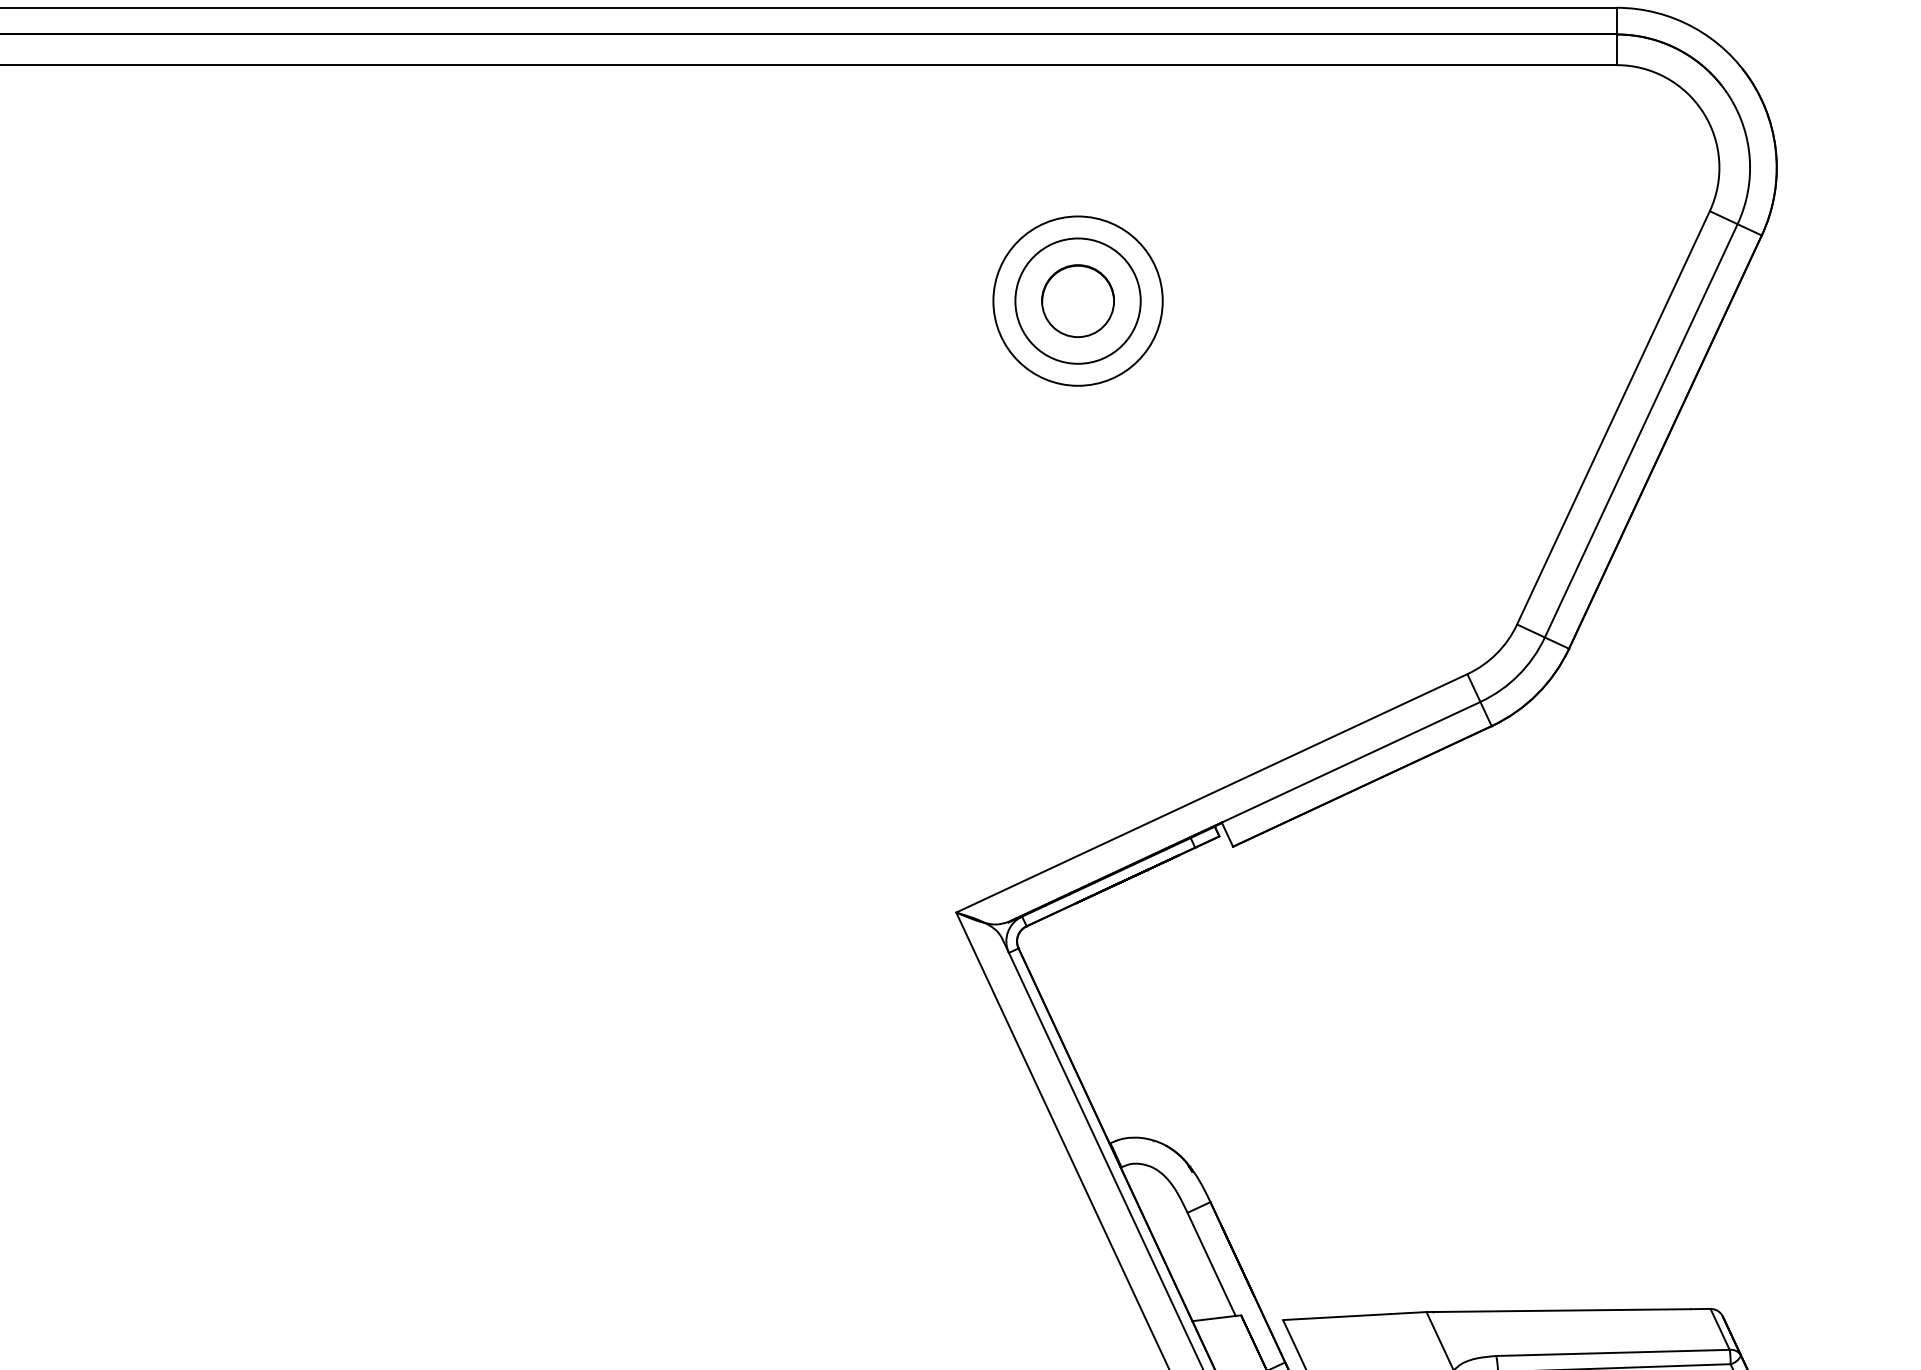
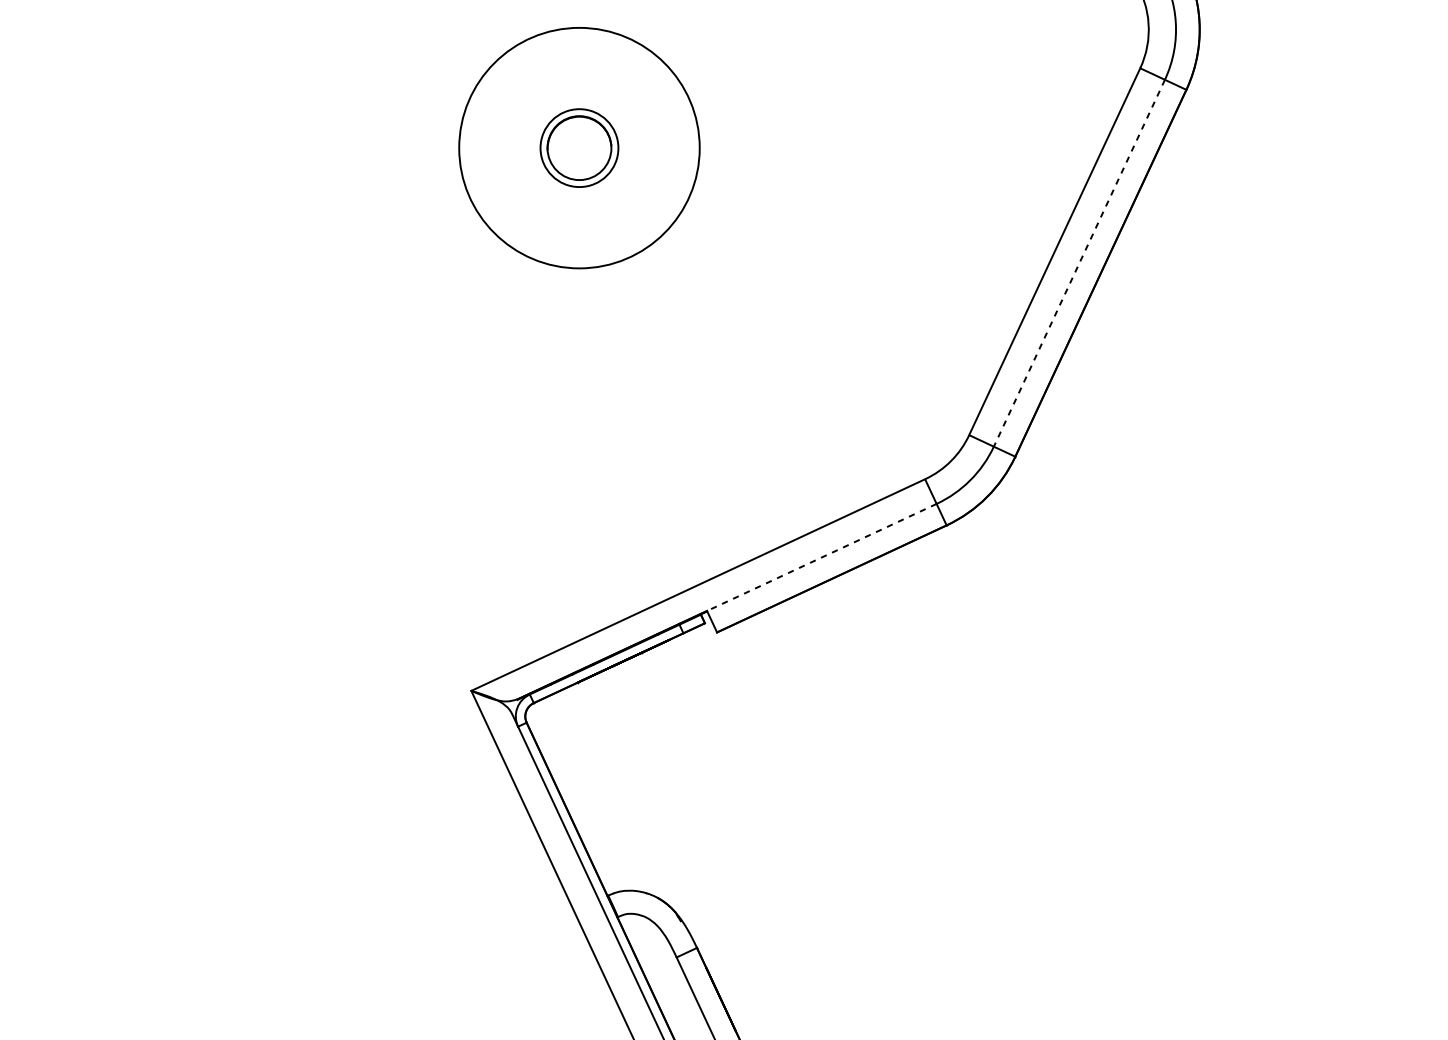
circle: (1077, 300) -> (578, 147), size x0.7
circle: (1077, 300) -> (578, 147), size x1.6
line: (1641, 431) -> (1079, 263), solid -> dashed
line: (1351, 762) -> (822, 557), solid -> dashed

